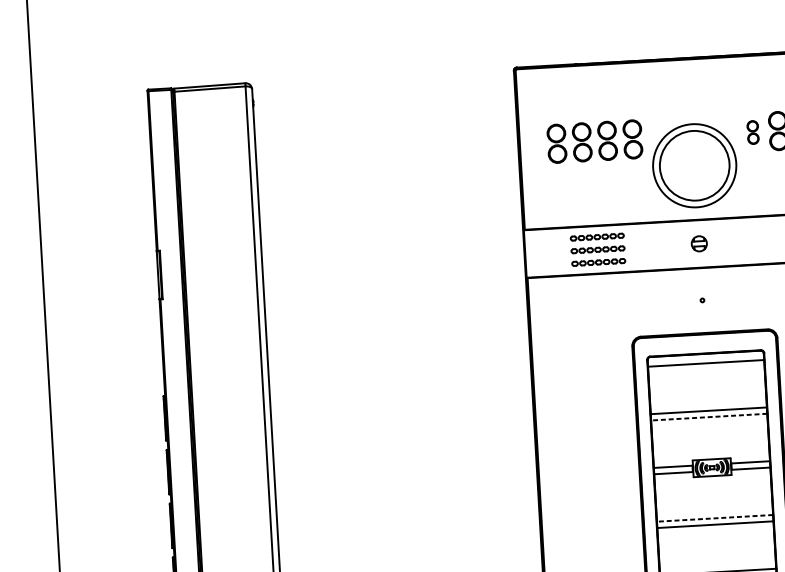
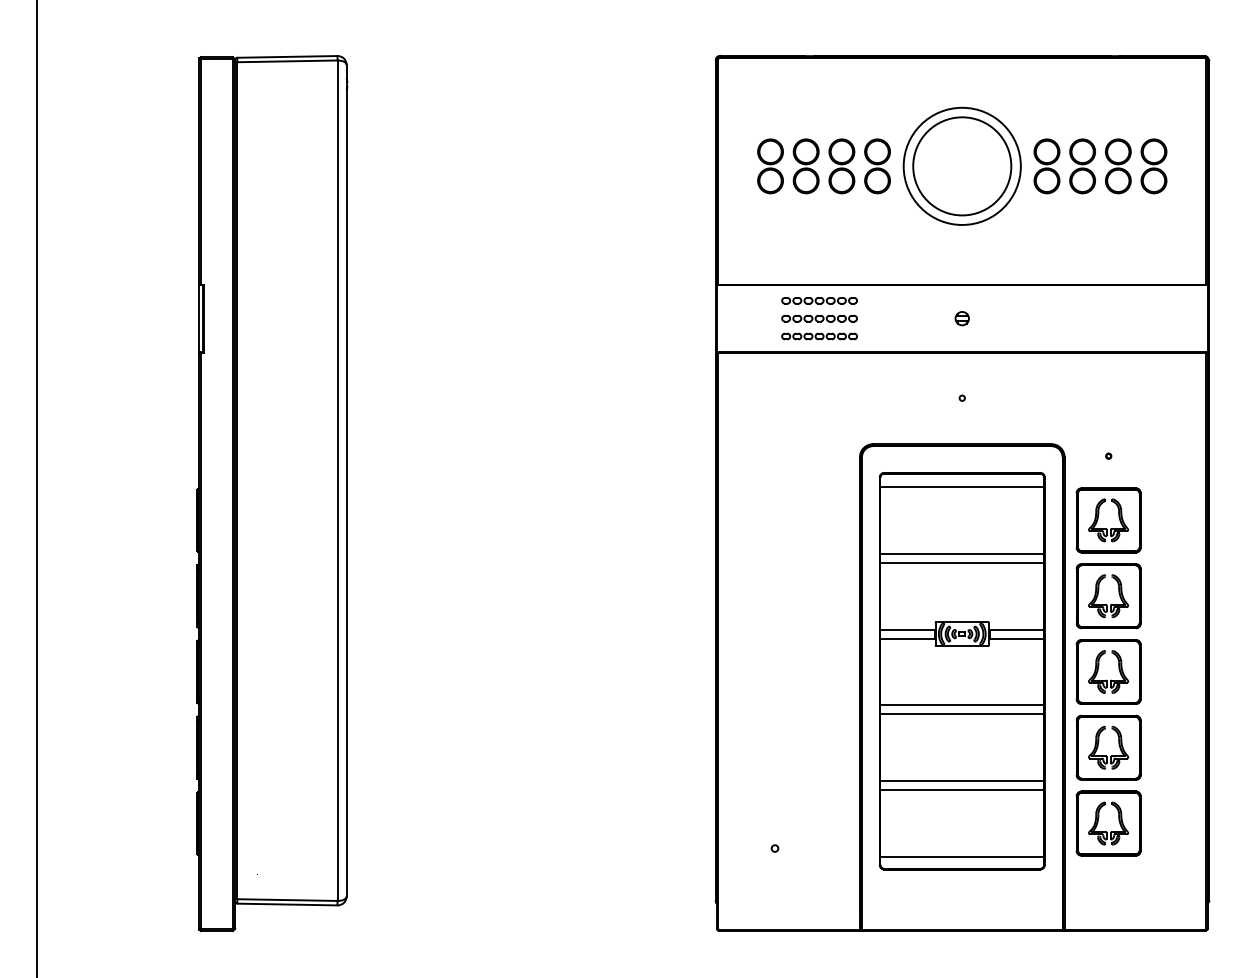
part: (752, 132) -> (1046, 166), size x1.67
part: (694, 165) -> (961, 165), moved
part: (698, 243) -> (961, 318), size x0.62
line: (709, 416) -> (962, 562), dashed -> solid
line: (715, 518) -> (962, 705), dashed -> solid

